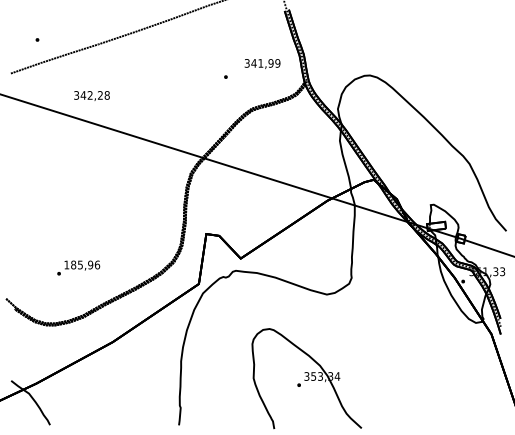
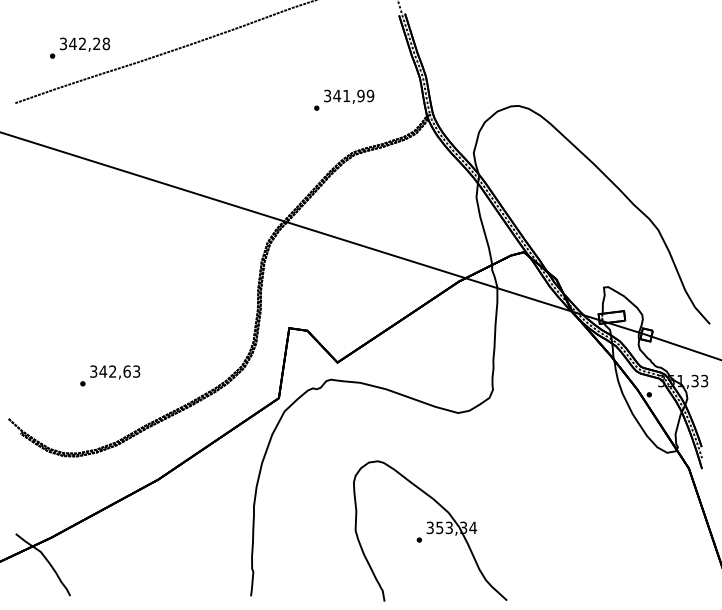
text: (262, 63) -> (349, 96), moved
text: (92, 95) -> (85, 44), moved
text: (82, 264) -> (115, 371), 185,96 -> 342,63

